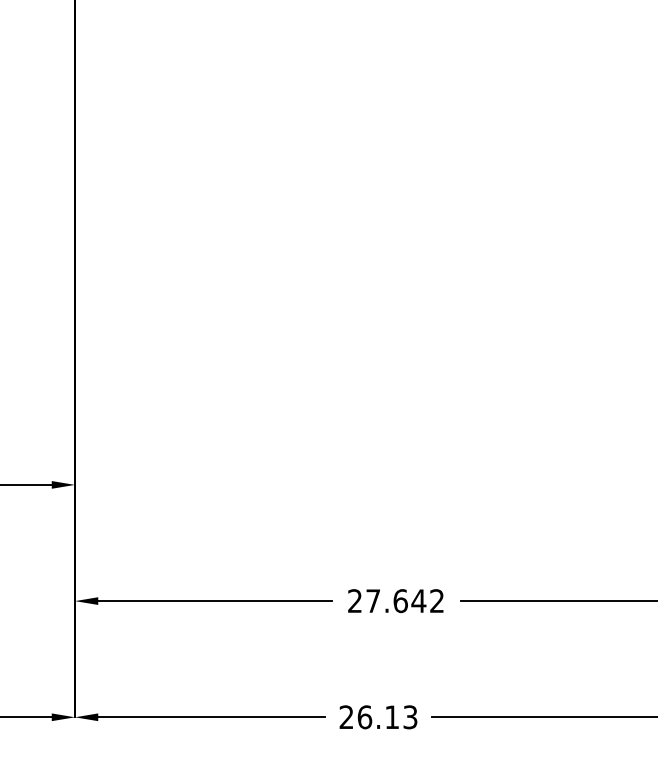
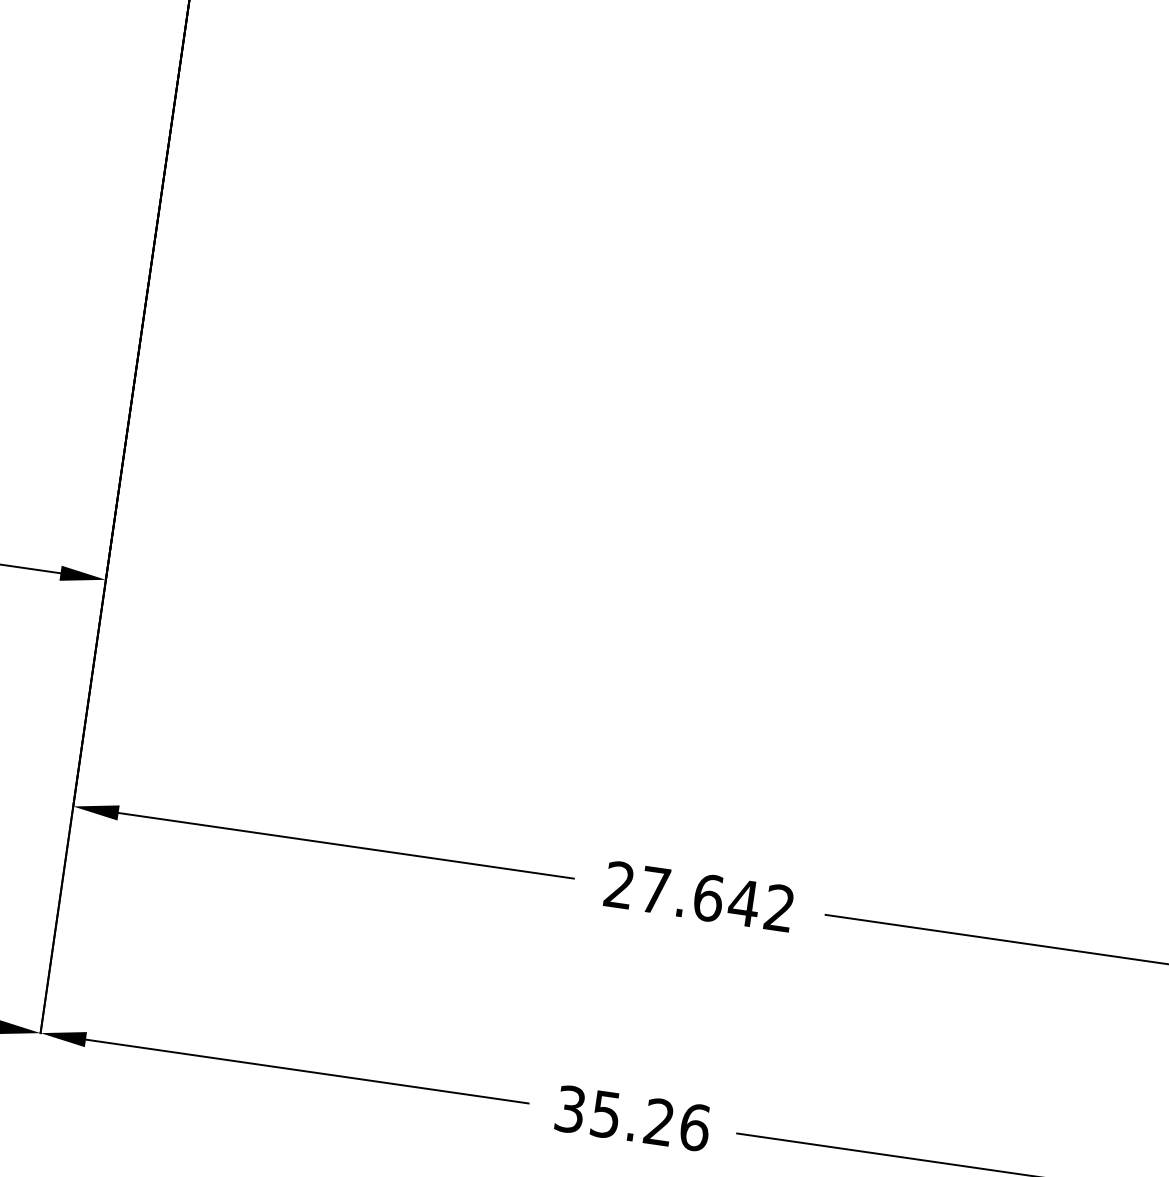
text: (378, 717) -> (632, 1118), 26.13 -> 35.26

